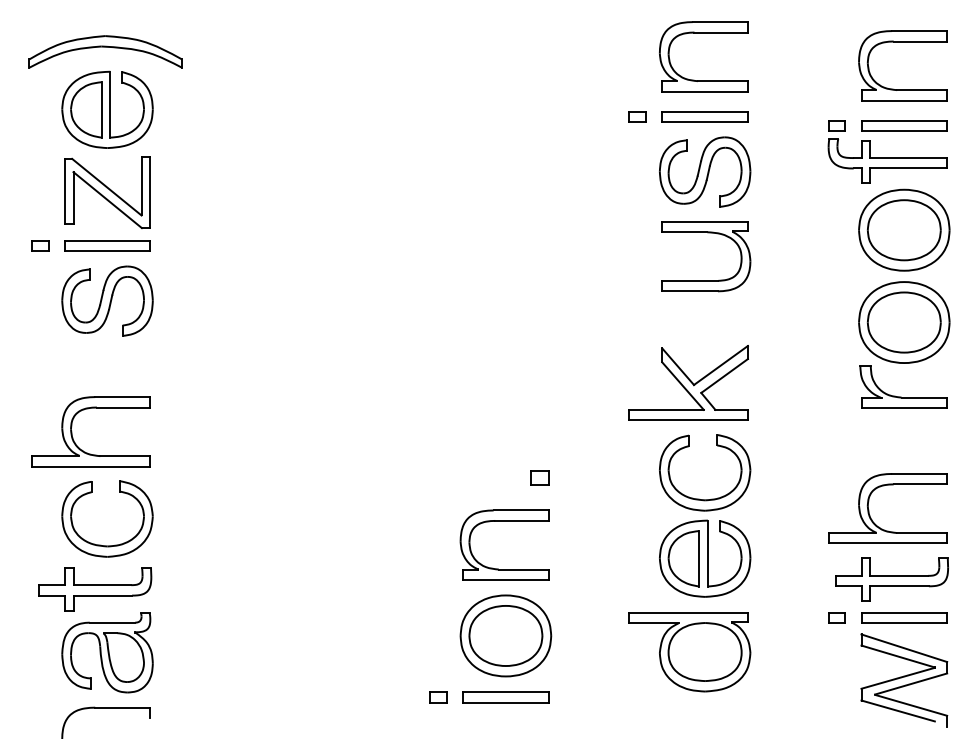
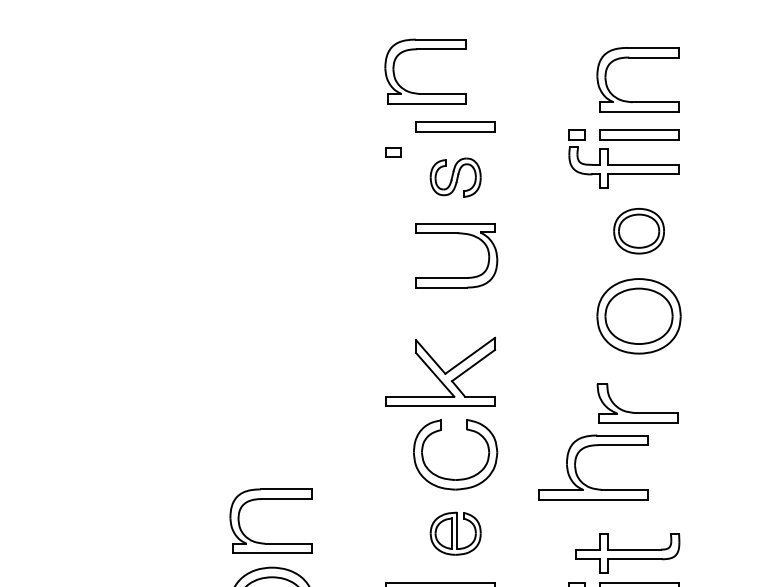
part: (703, 33) -> (425, 50), moved
part: (637, 116) -> (393, 152), moved
part: (705, 171) -> (455, 177), size x0.6
part: (904, 229) -> (639, 230), size x0.6
part: (901, 396) -> (635, 412), moved
part: (539, 477) -> (303, 459), removed
part: (869, 509) -> (576, 468), moved
part: (705, 558) -> (455, 533), size x0.6

